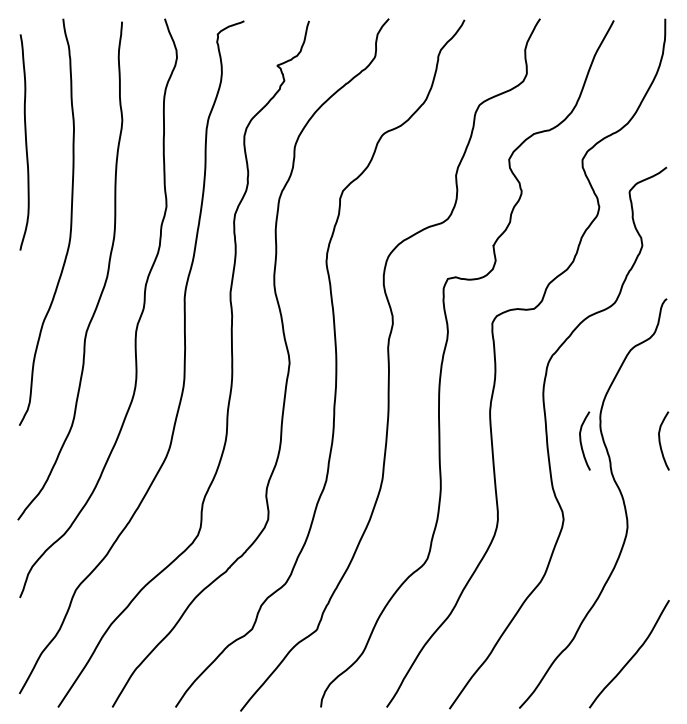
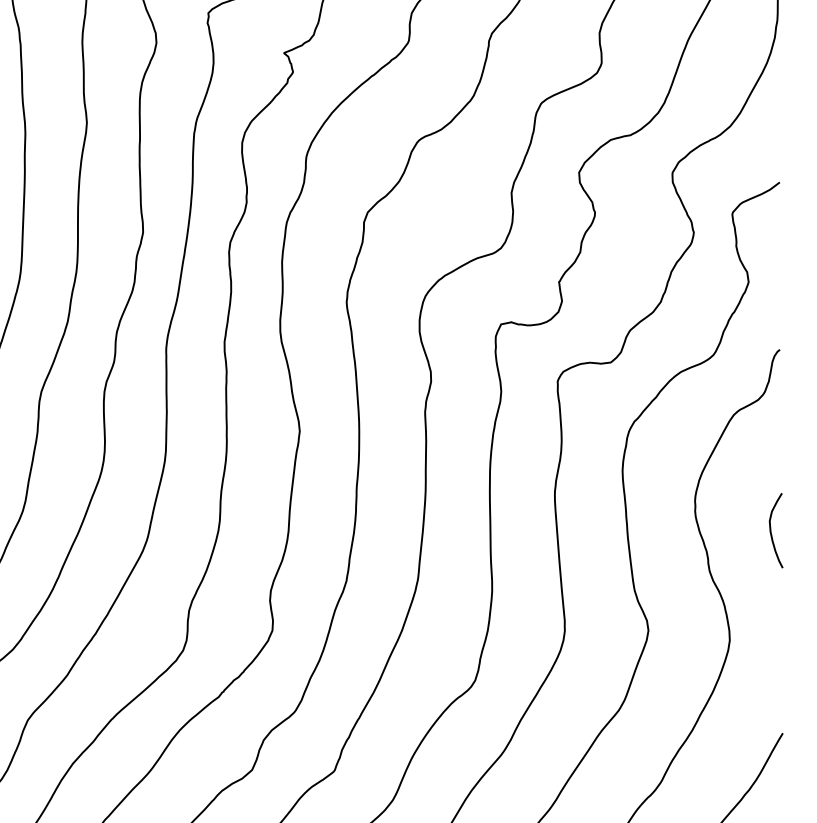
curve: (581, 440) -> (671, 529), removed

